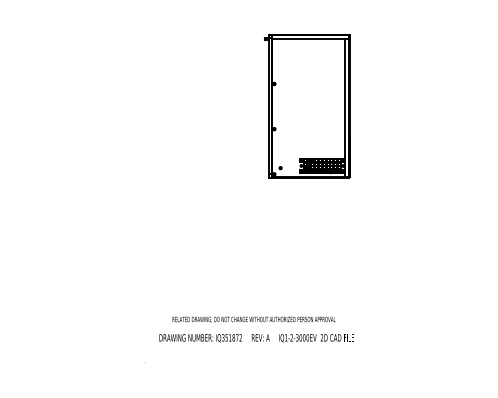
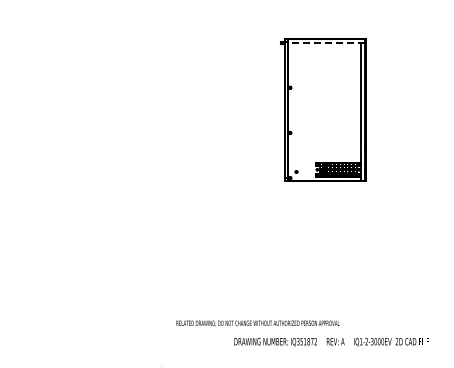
line: (310, 39) -> (326, 43), solid -> dashed
text: (253, 319) -> (257, 323), moved
text: (256, 338) -> (331, 342), moved

